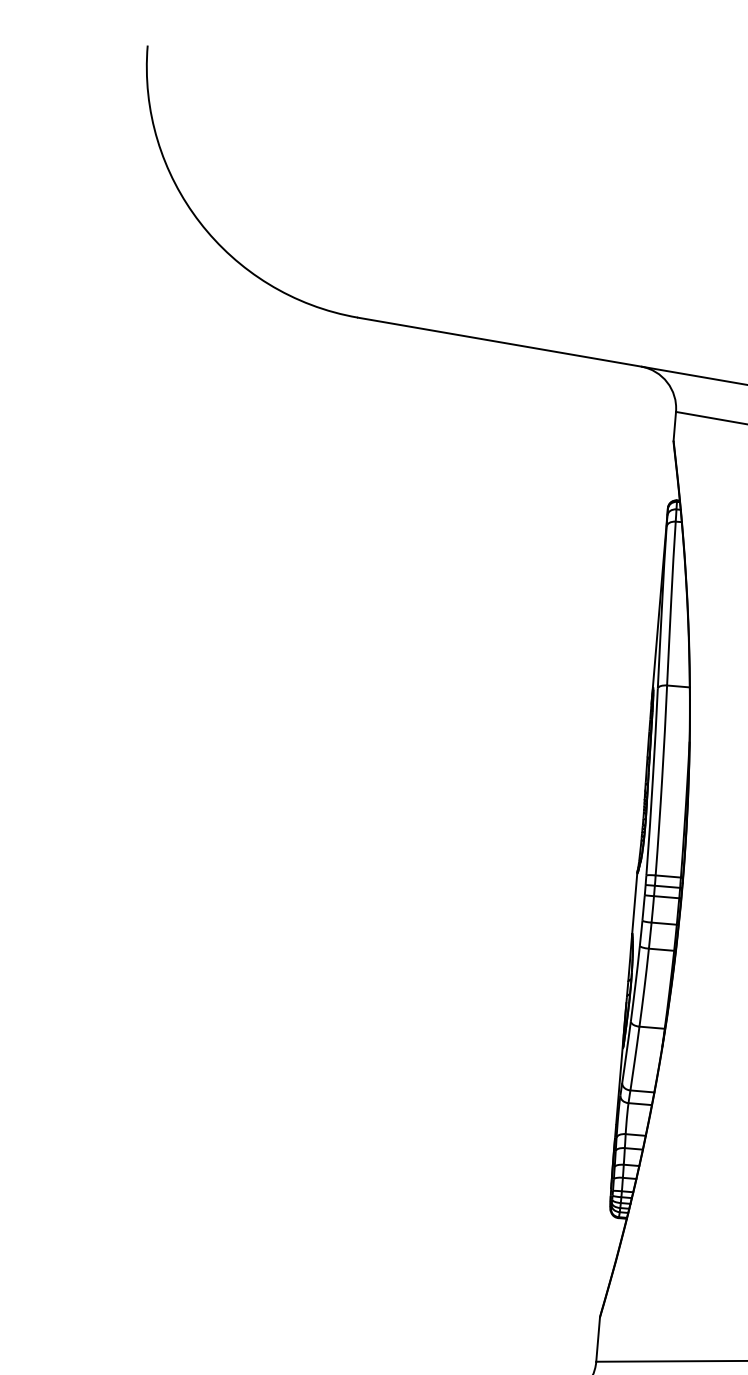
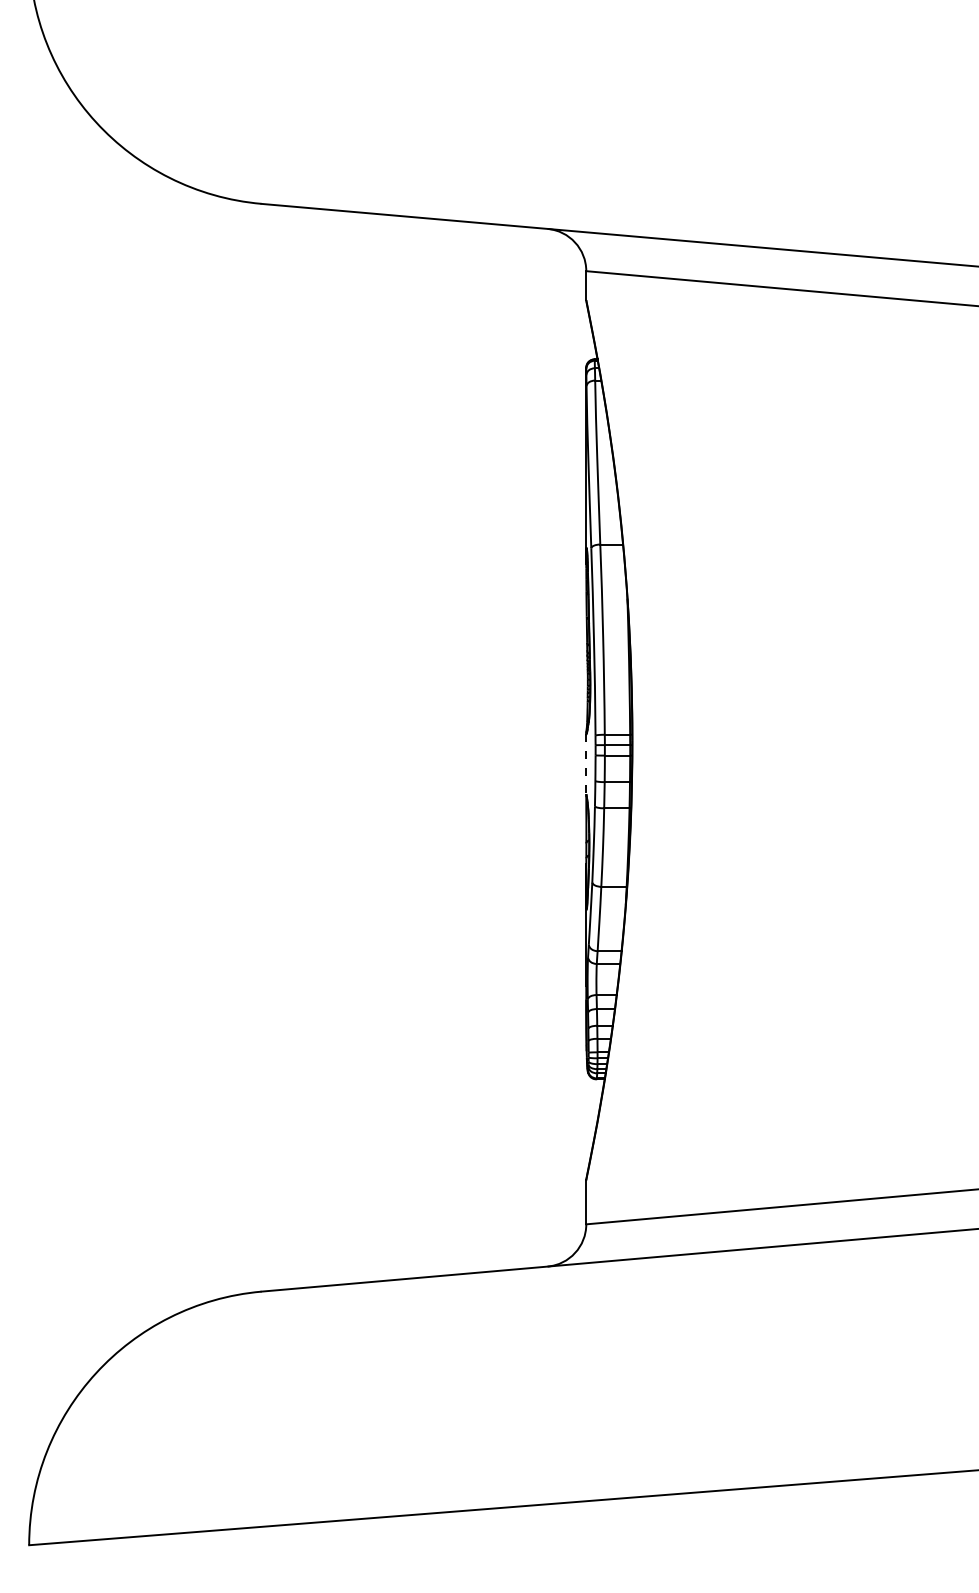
line: (634, 904) -> (586, 765), solid -> dashed

